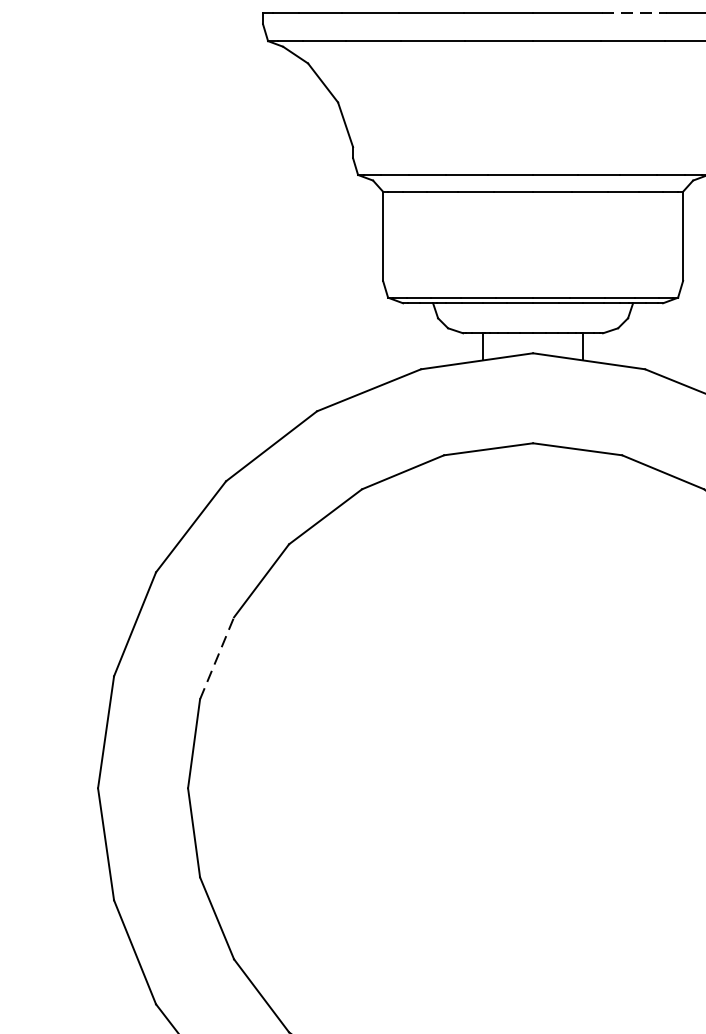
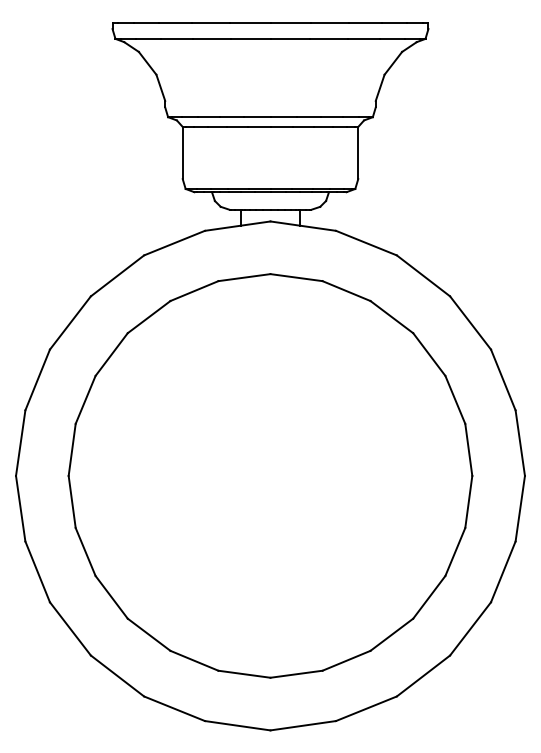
line: (635, 13) -> (330, 22), dashed -> solid
line: (216, 657) -> (85, 399), dashed -> solid

